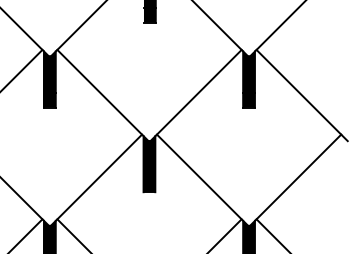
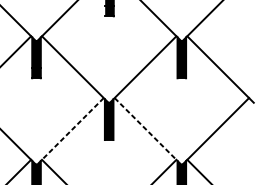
line: (96, 180) -> (70, 131), solid -> dashed
line: (202, 180) -> (147, 131), solid -> dashed

